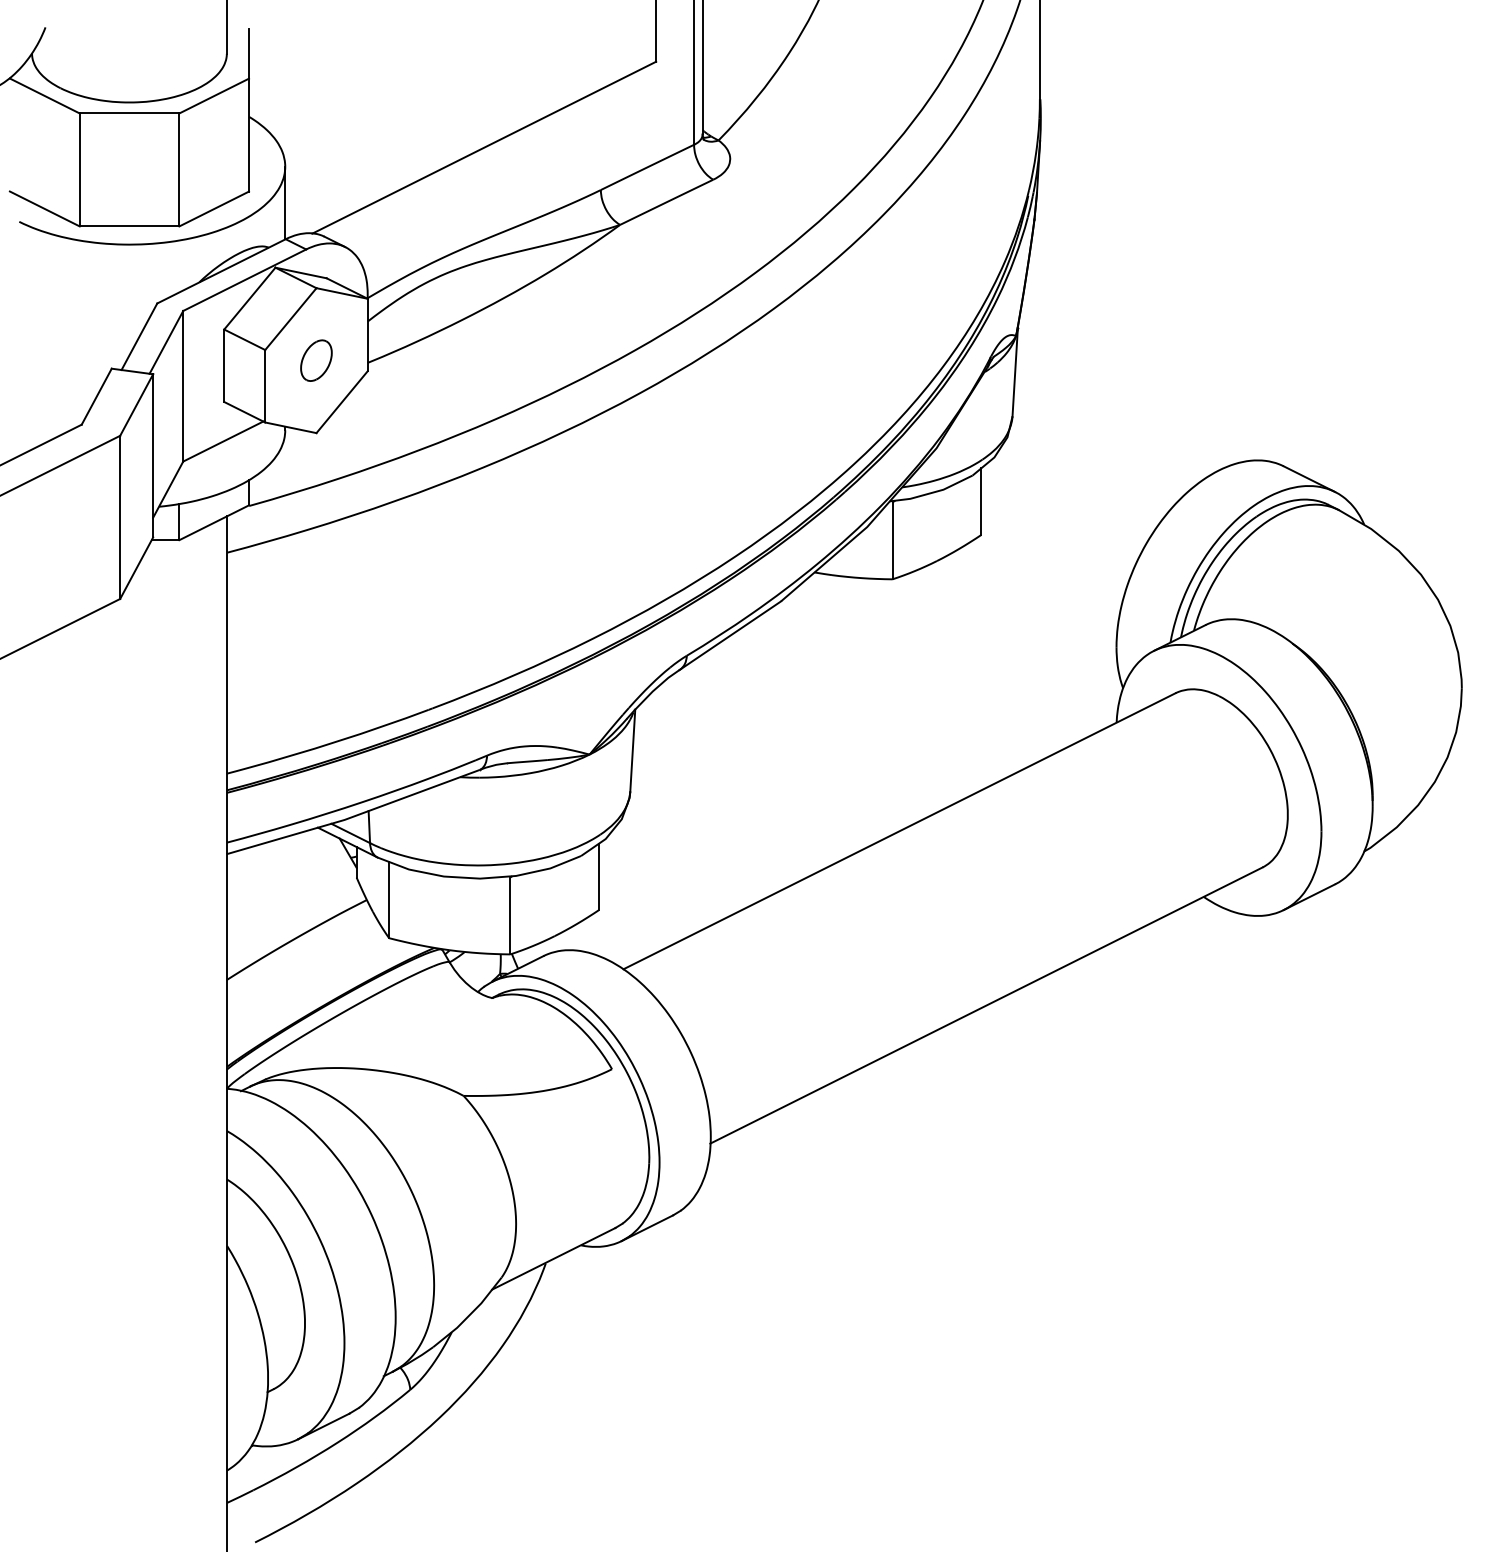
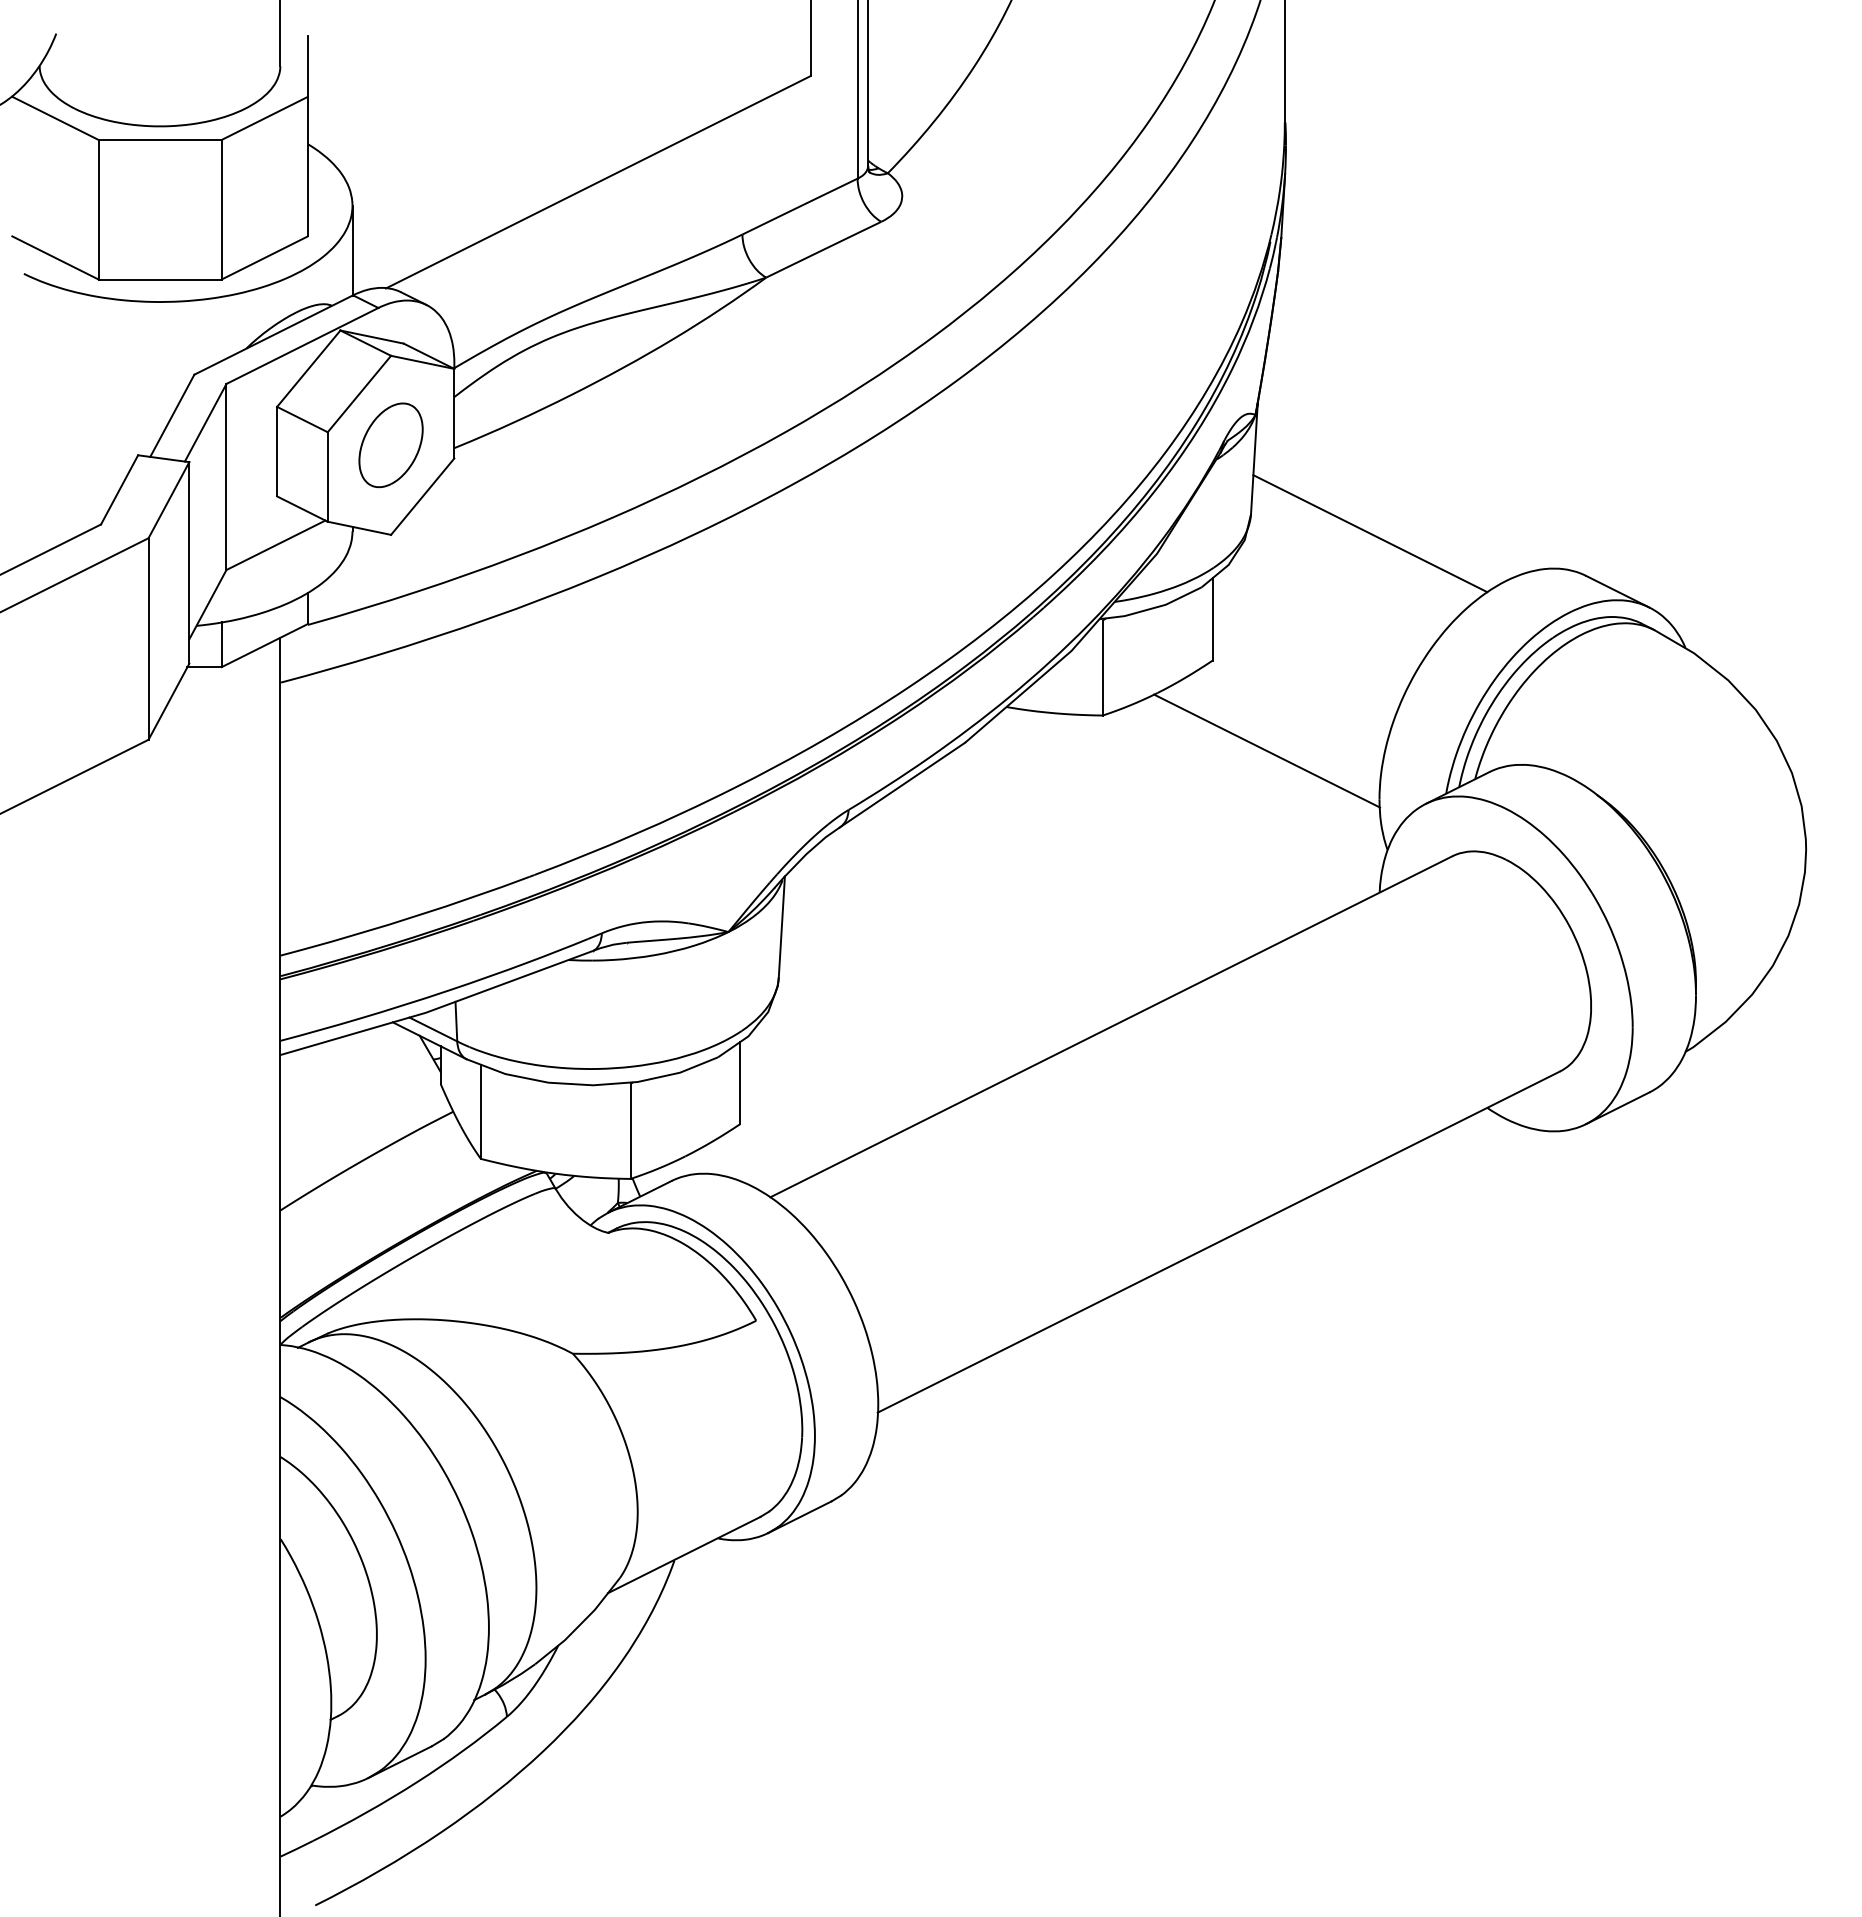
part: (316, 360) -> (390, 445), size x1.67
line: (1109, 432) -> (1370, 533), added
line: (1025, 607) -> (1267, 750), added

